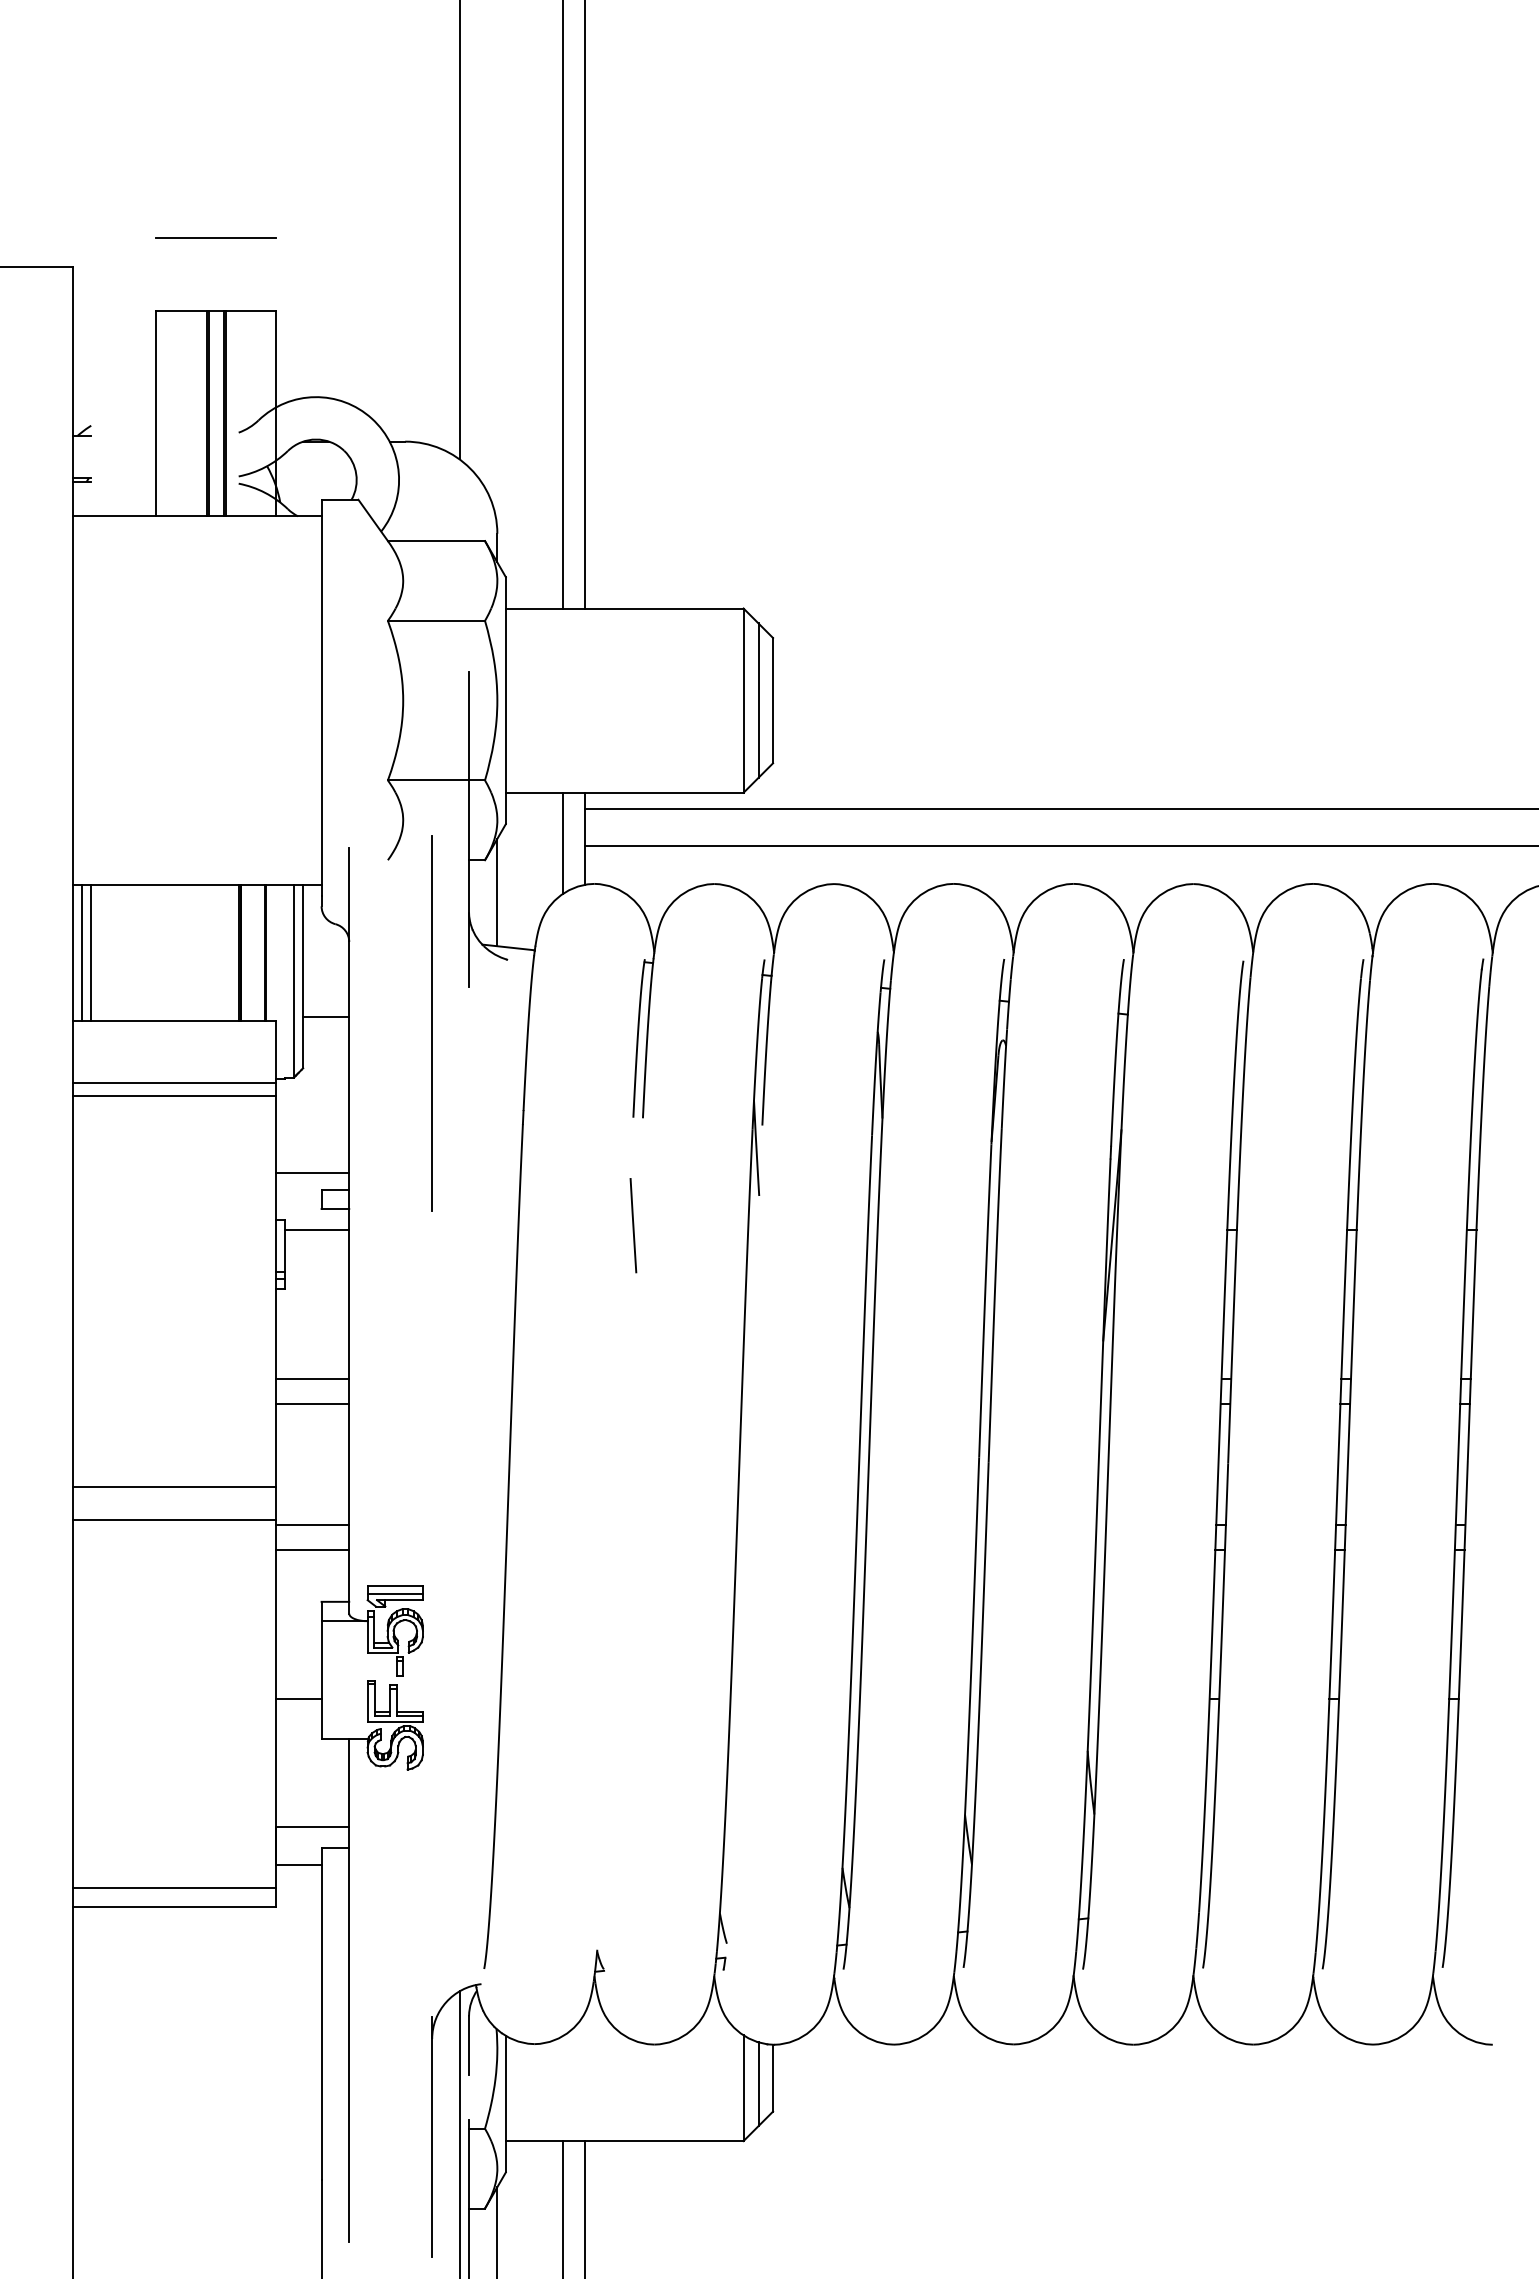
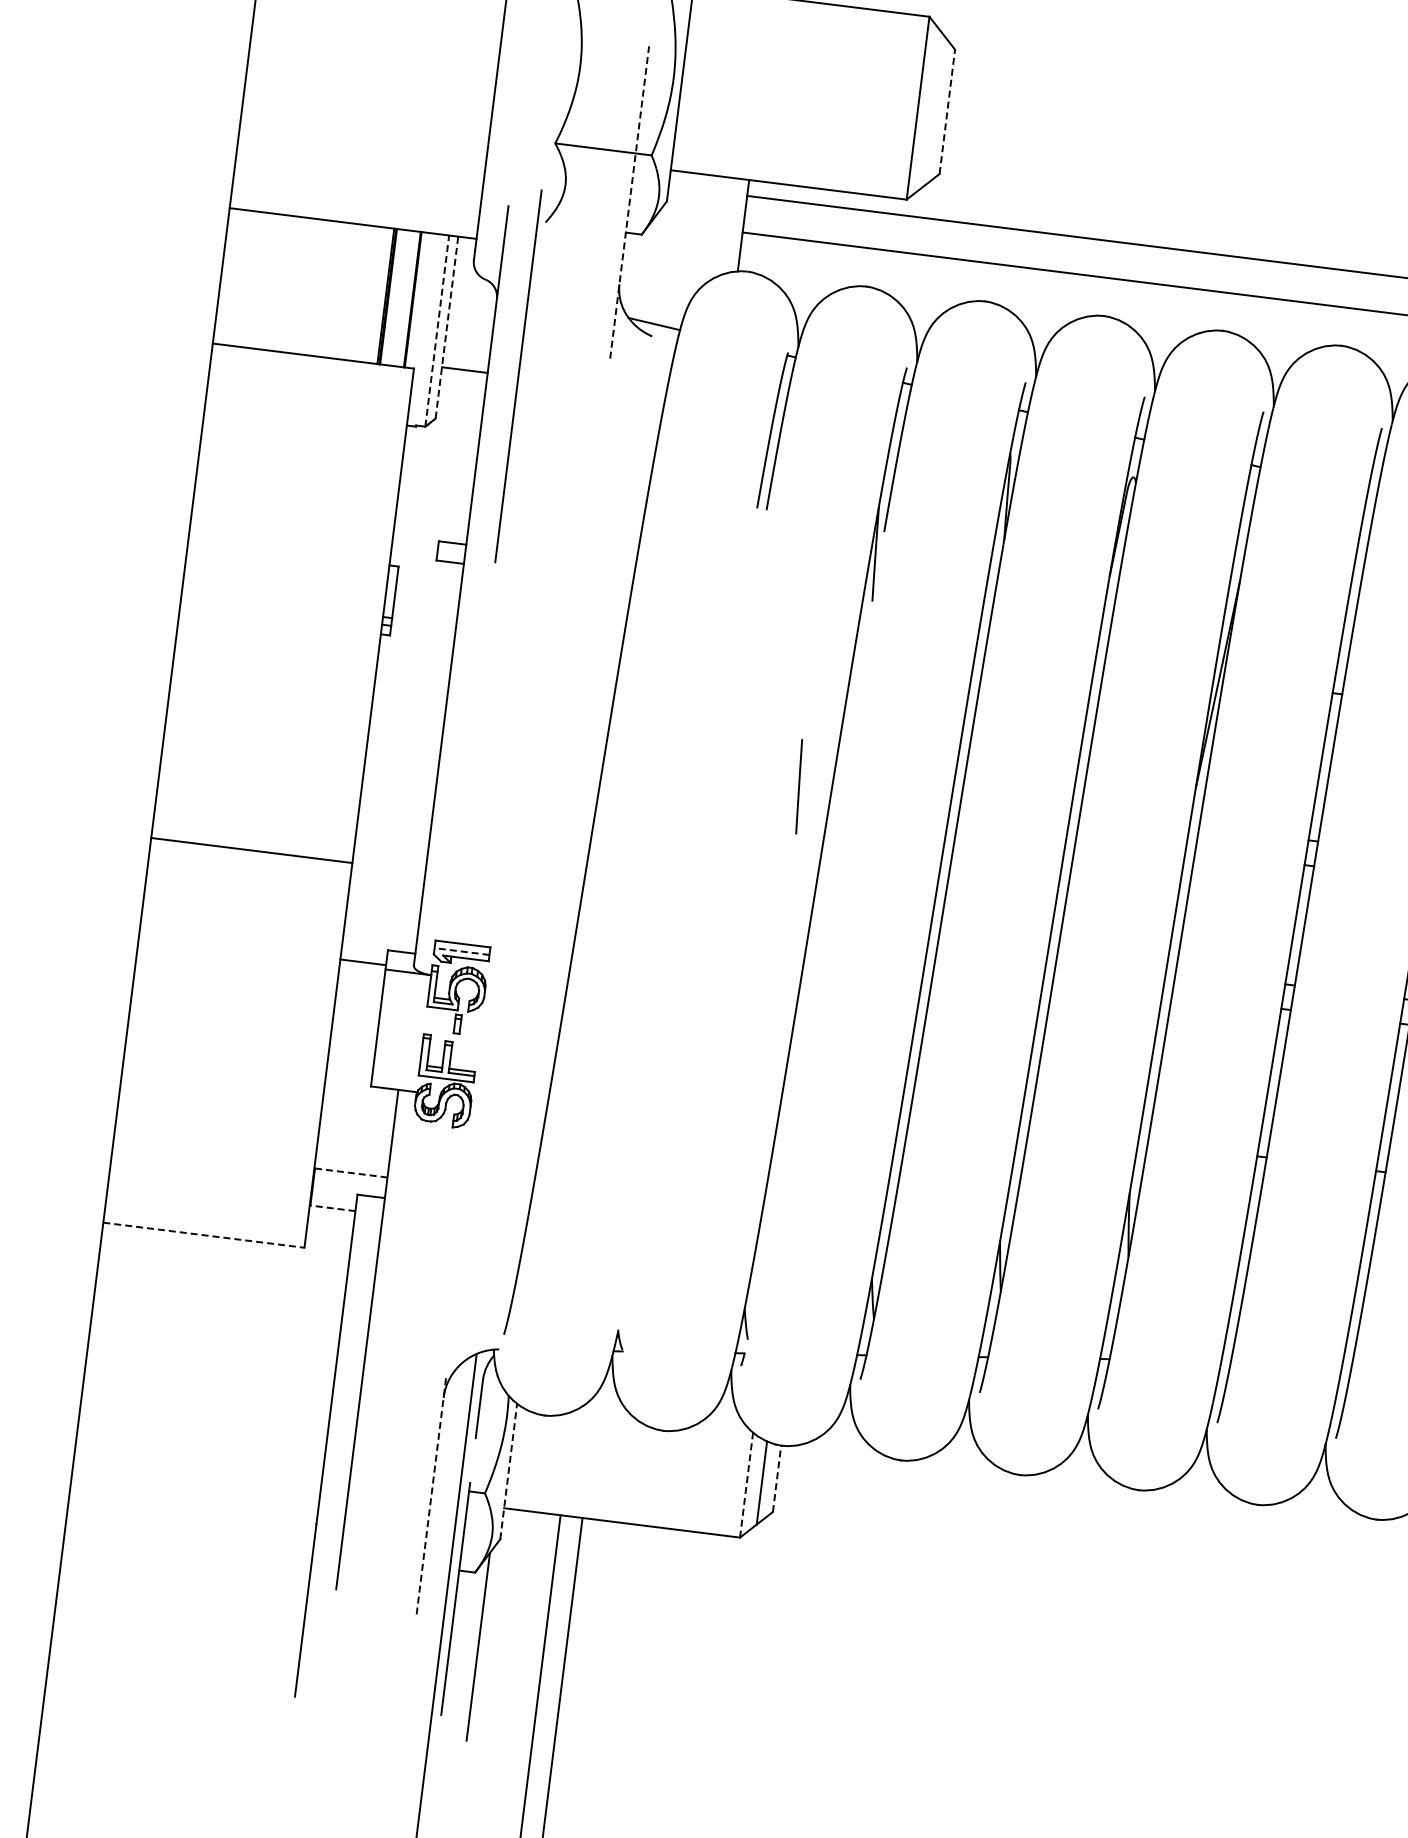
line: (758, 700) -> (932, 109), removed
line: (773, 700) -> (947, 111), solid -> dashed
line: (469, 829) -> (630, 202), solid -> dashed
line: (562, 843) -> (720, 227), removed
line: (497, 892) -> (650, 268), removed
line: (82, 952) -> (230, 276), removed
line: (91, 952) -> (239, 277), removed
line: (303, 976) -> (447, 327), solid -> dashed
line: (293, 980) -> (436, 330), solid -> dashed
line: (431, 1023) -> (517, 376), moved
line: (173, 1083) -> (305, 417), removed
line: (173, 1095) -> (303, 429), removed
line: (312, 1173) -> (431, 524), removed
line: (633, 1225) -> (799, 786), moved
line: (316, 1229) -> (428, 580), removed
line: (312, 1378) -> (406, 727), removed
line: (312, 1403) -> (403, 752), removed
line: (173, 1487) -> (255, 818), removed
line: (312, 1524) -> (388, 872), removed
line: (312, 1549) -> (385, 897), removed
line: (395, 1593) -> (462, 951), solid -> dashed
line: (298, 1698) -> (363, 962), moved
line: (312, 1827) -> (351, 1173), solid -> dashed
line: (298, 1864) -> (332, 1208), solid -> dashed
line: (173, 1888) -> (205, 1216), removed
line: (174, 1907) -> (204, 1235), solid -> dashed
line: (773, 2077) -> (777, 1478), solid -> dashed
line: (743, 2088) -> (746, 1485), solid -> dashed
line: (505, 2103) -> (508, 1470), solid -> dashed
line: (432, 2137) -> (431, 1495), solid -> dashed

